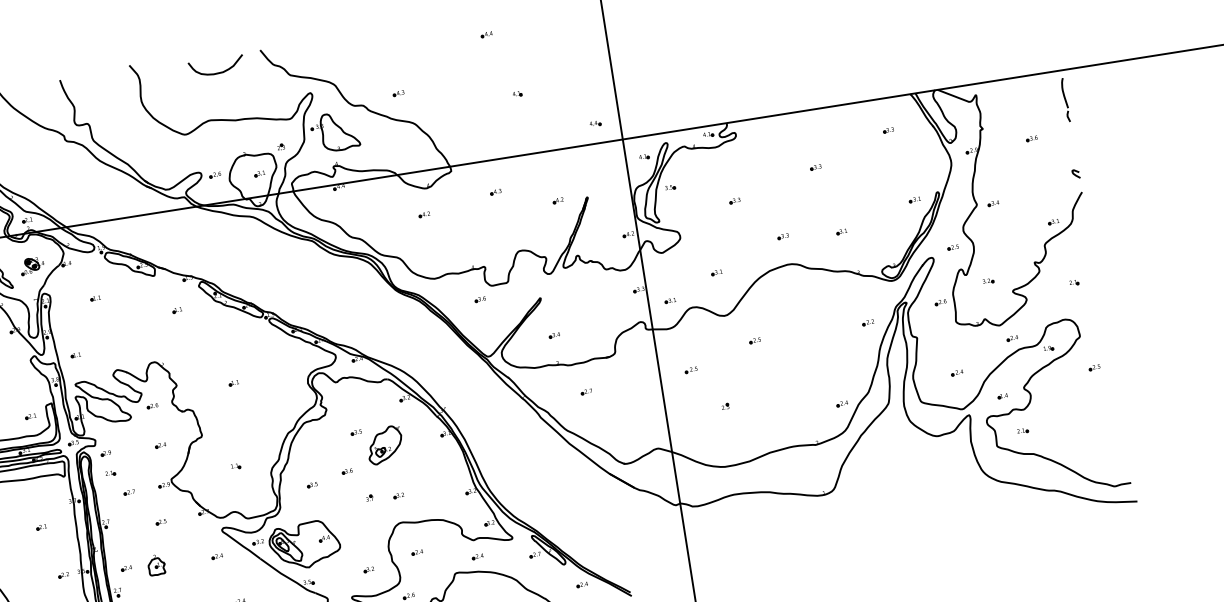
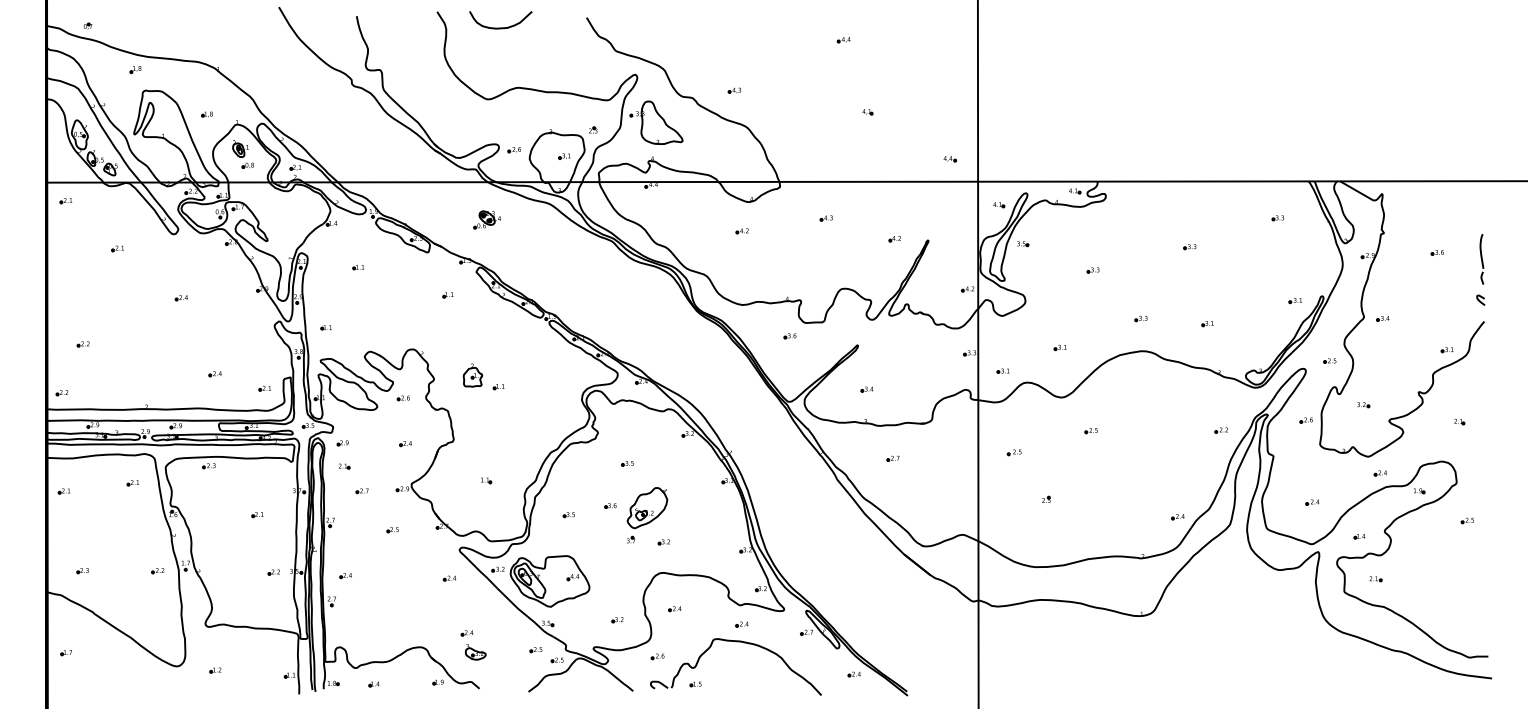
curve: (217, 72) -> (500, 27), moved
part: (1065, 100) -> (1481, 259), moved
part: (31, 265) -> (486, 219), moved
part: (385, 445) -> (647, 508), moved
part: (156, 565) -> (472, 375), moved

